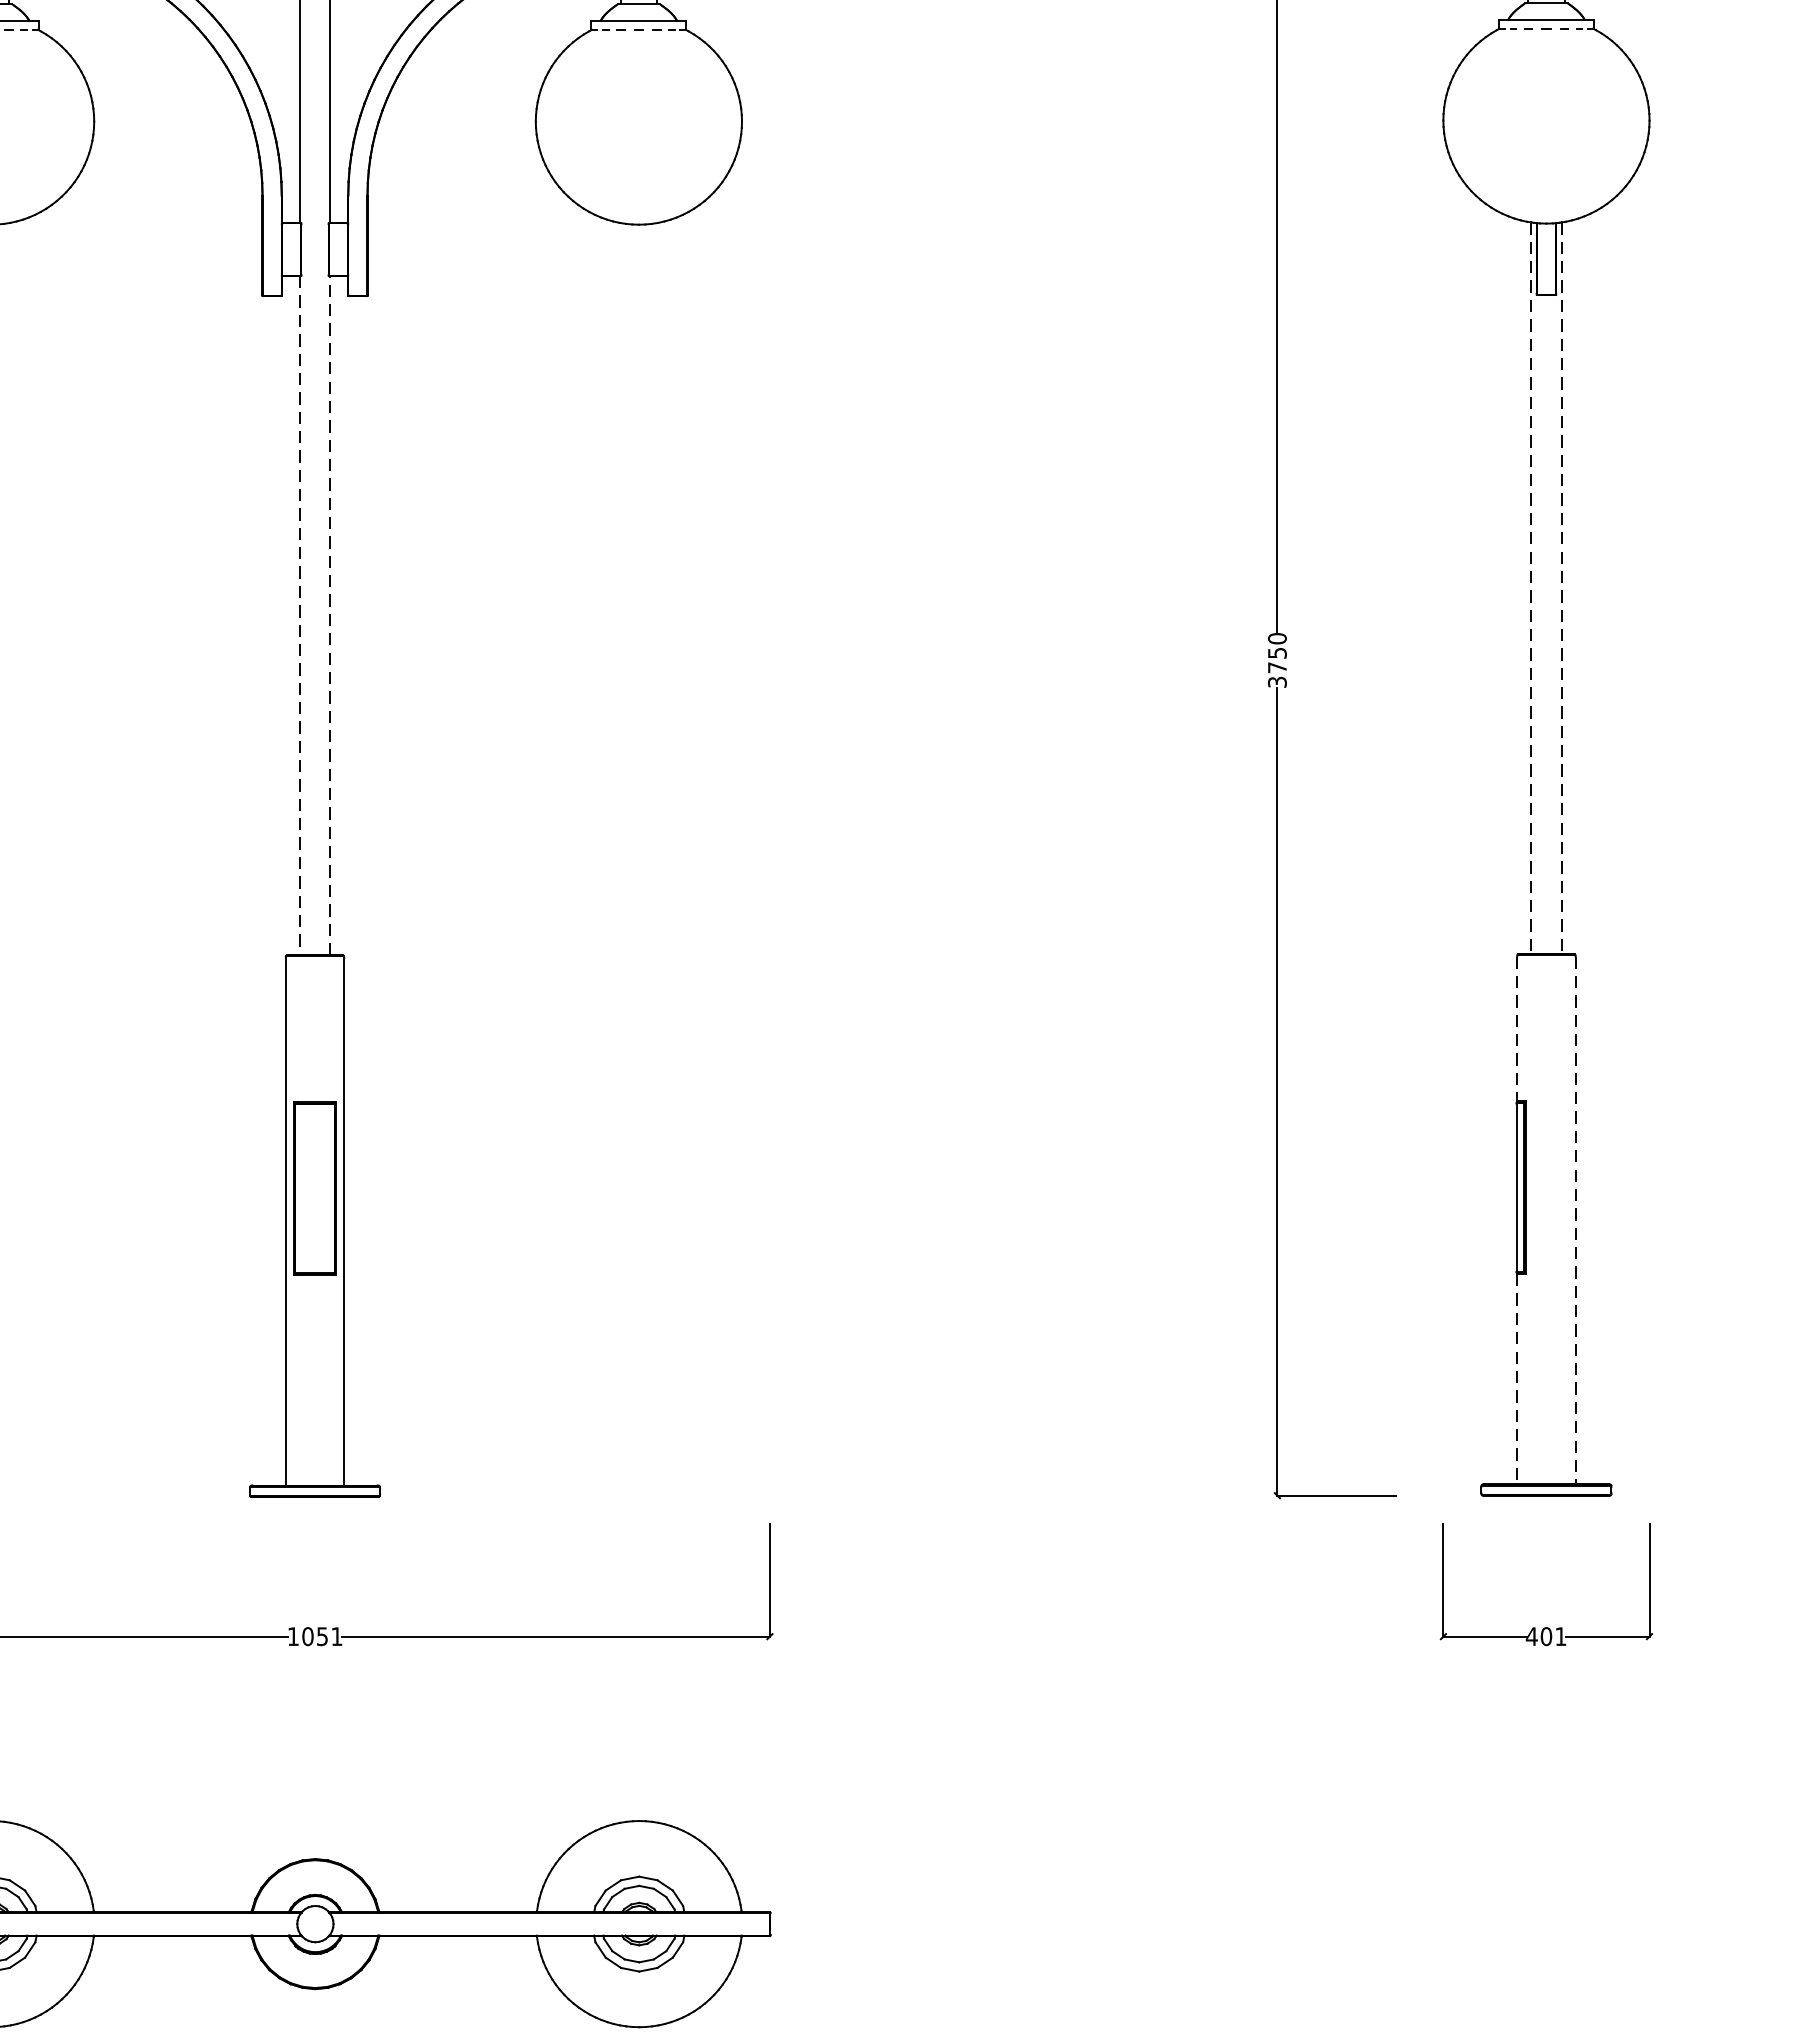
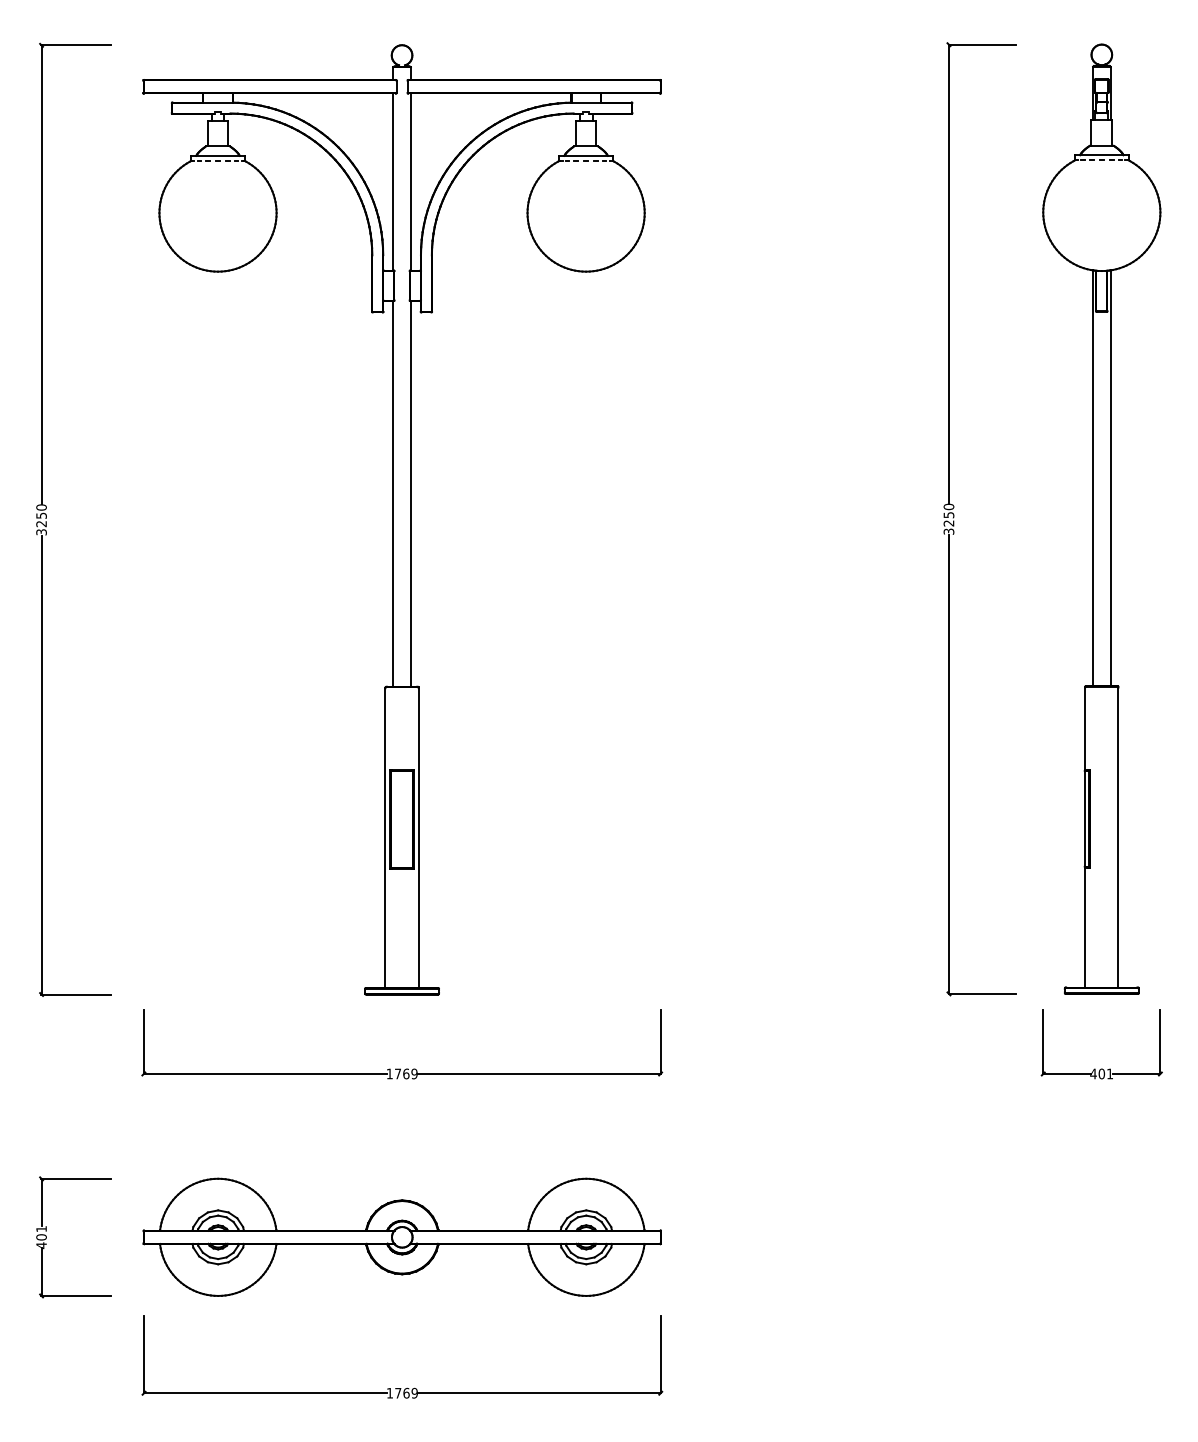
line: (1531, 588) -> (1093, 478), dashed -> solid
line: (1561, 588) -> (1110, 478), dashed -> solid
line: (299, 615) -> (393, 493), dashed -> solid
line: (329, 615) -> (410, 493), dashed -> solid
text: (1276, 667) -> (948, 523), 3750 -> 3250
line: (1517, 1030) -> (1085, 729), dashed -> solid
line: (1575, 1220) -> (1118, 837), dashed -> solid
line: (1517, 1378) -> (1085, 927), dashed -> solid
text: (321, 1635) -> (405, 1073), 1051 -> 1769

